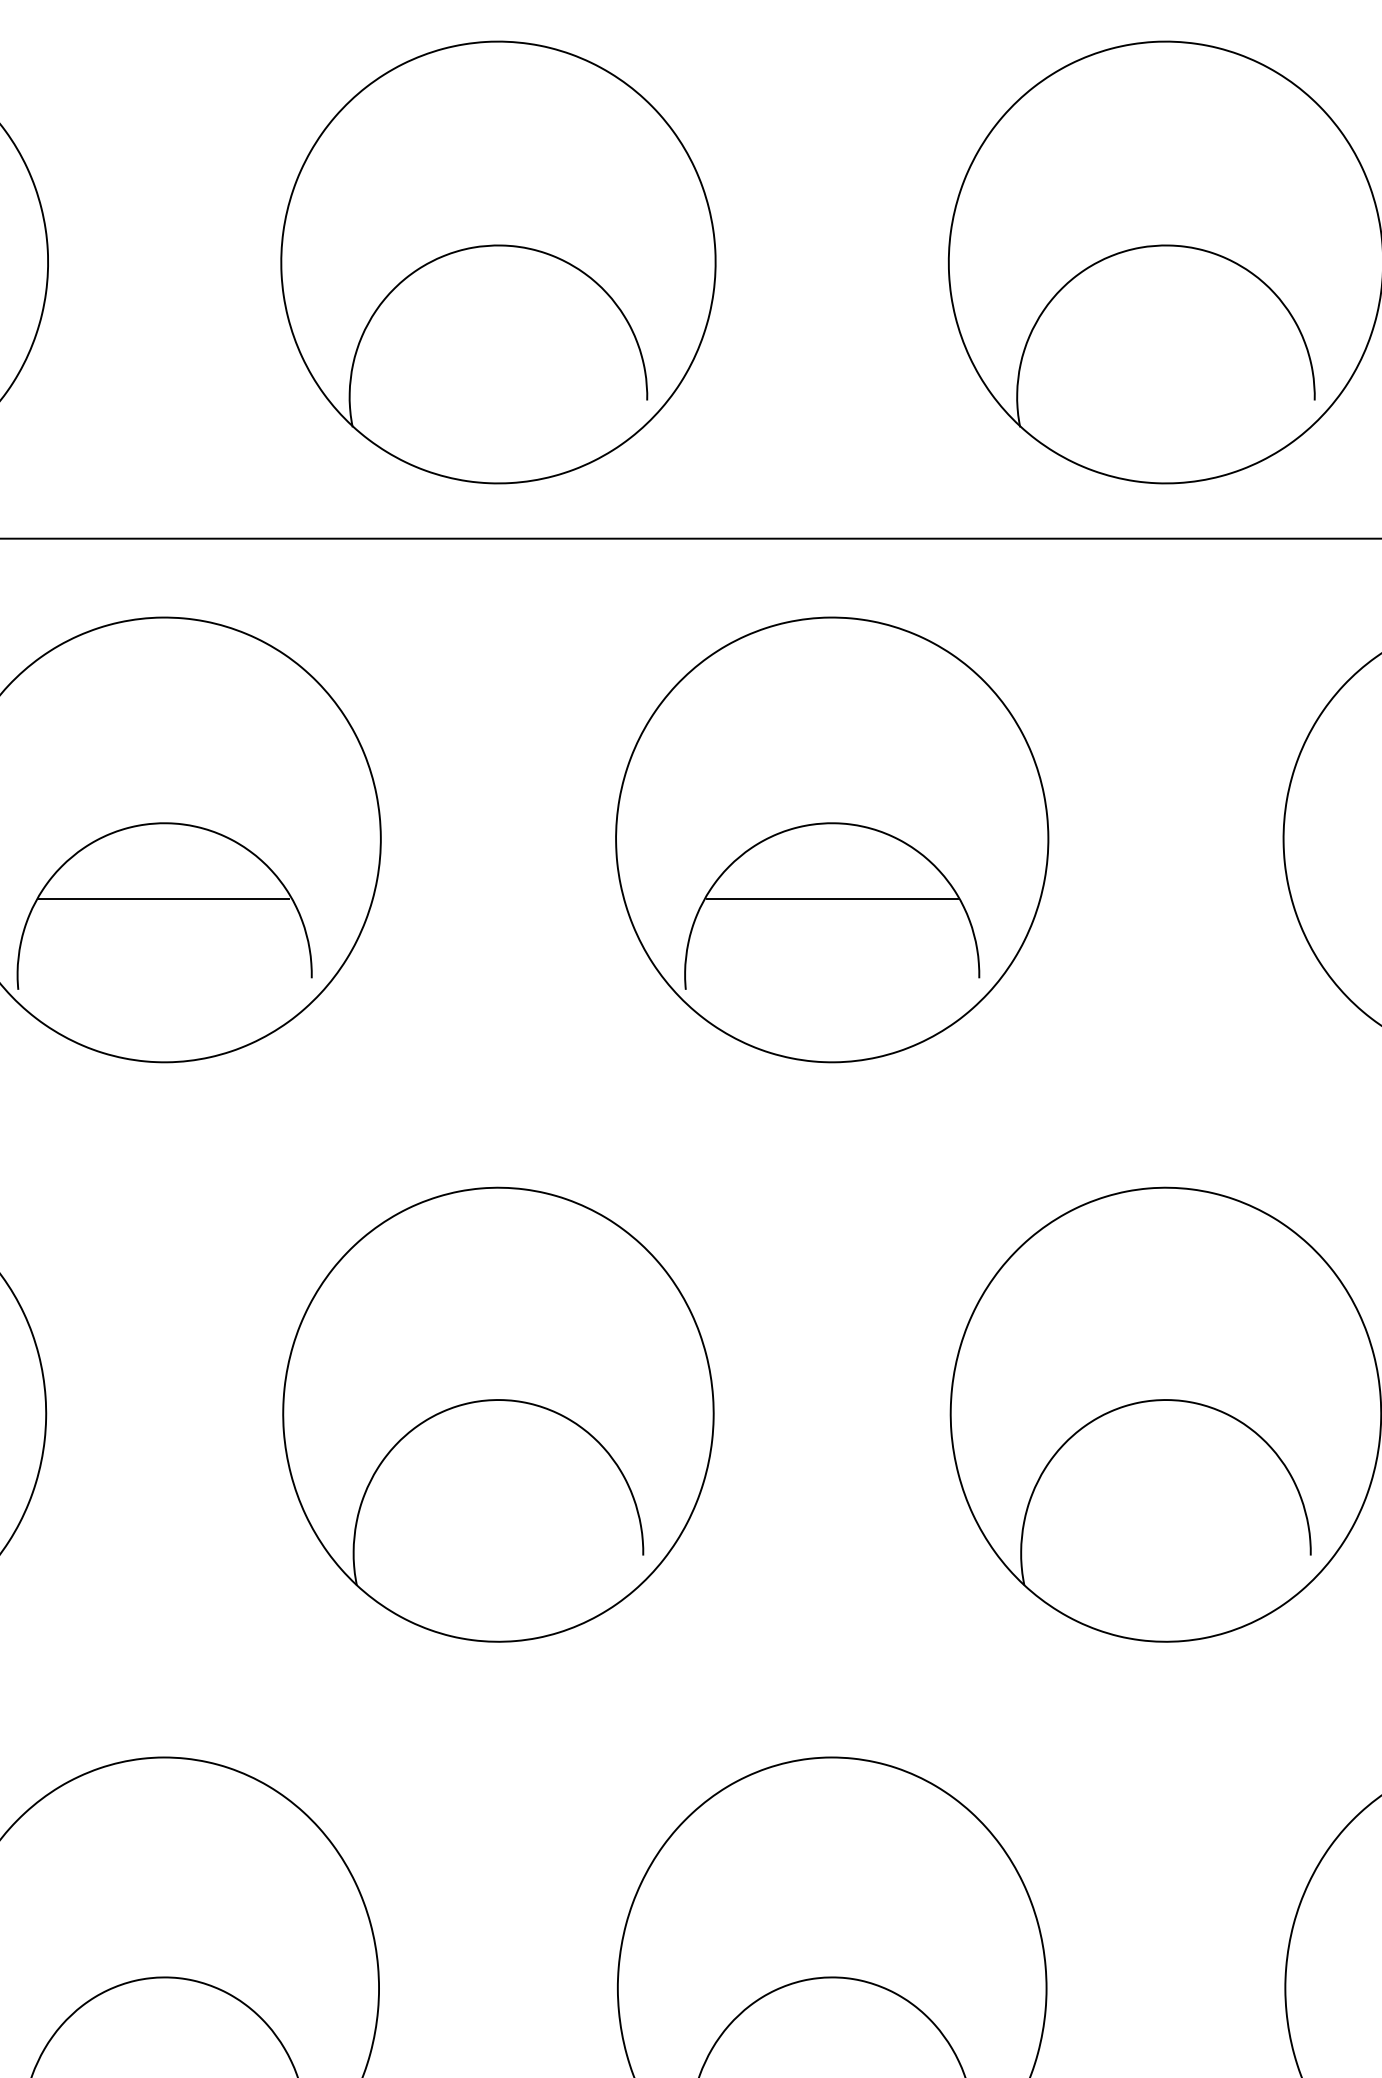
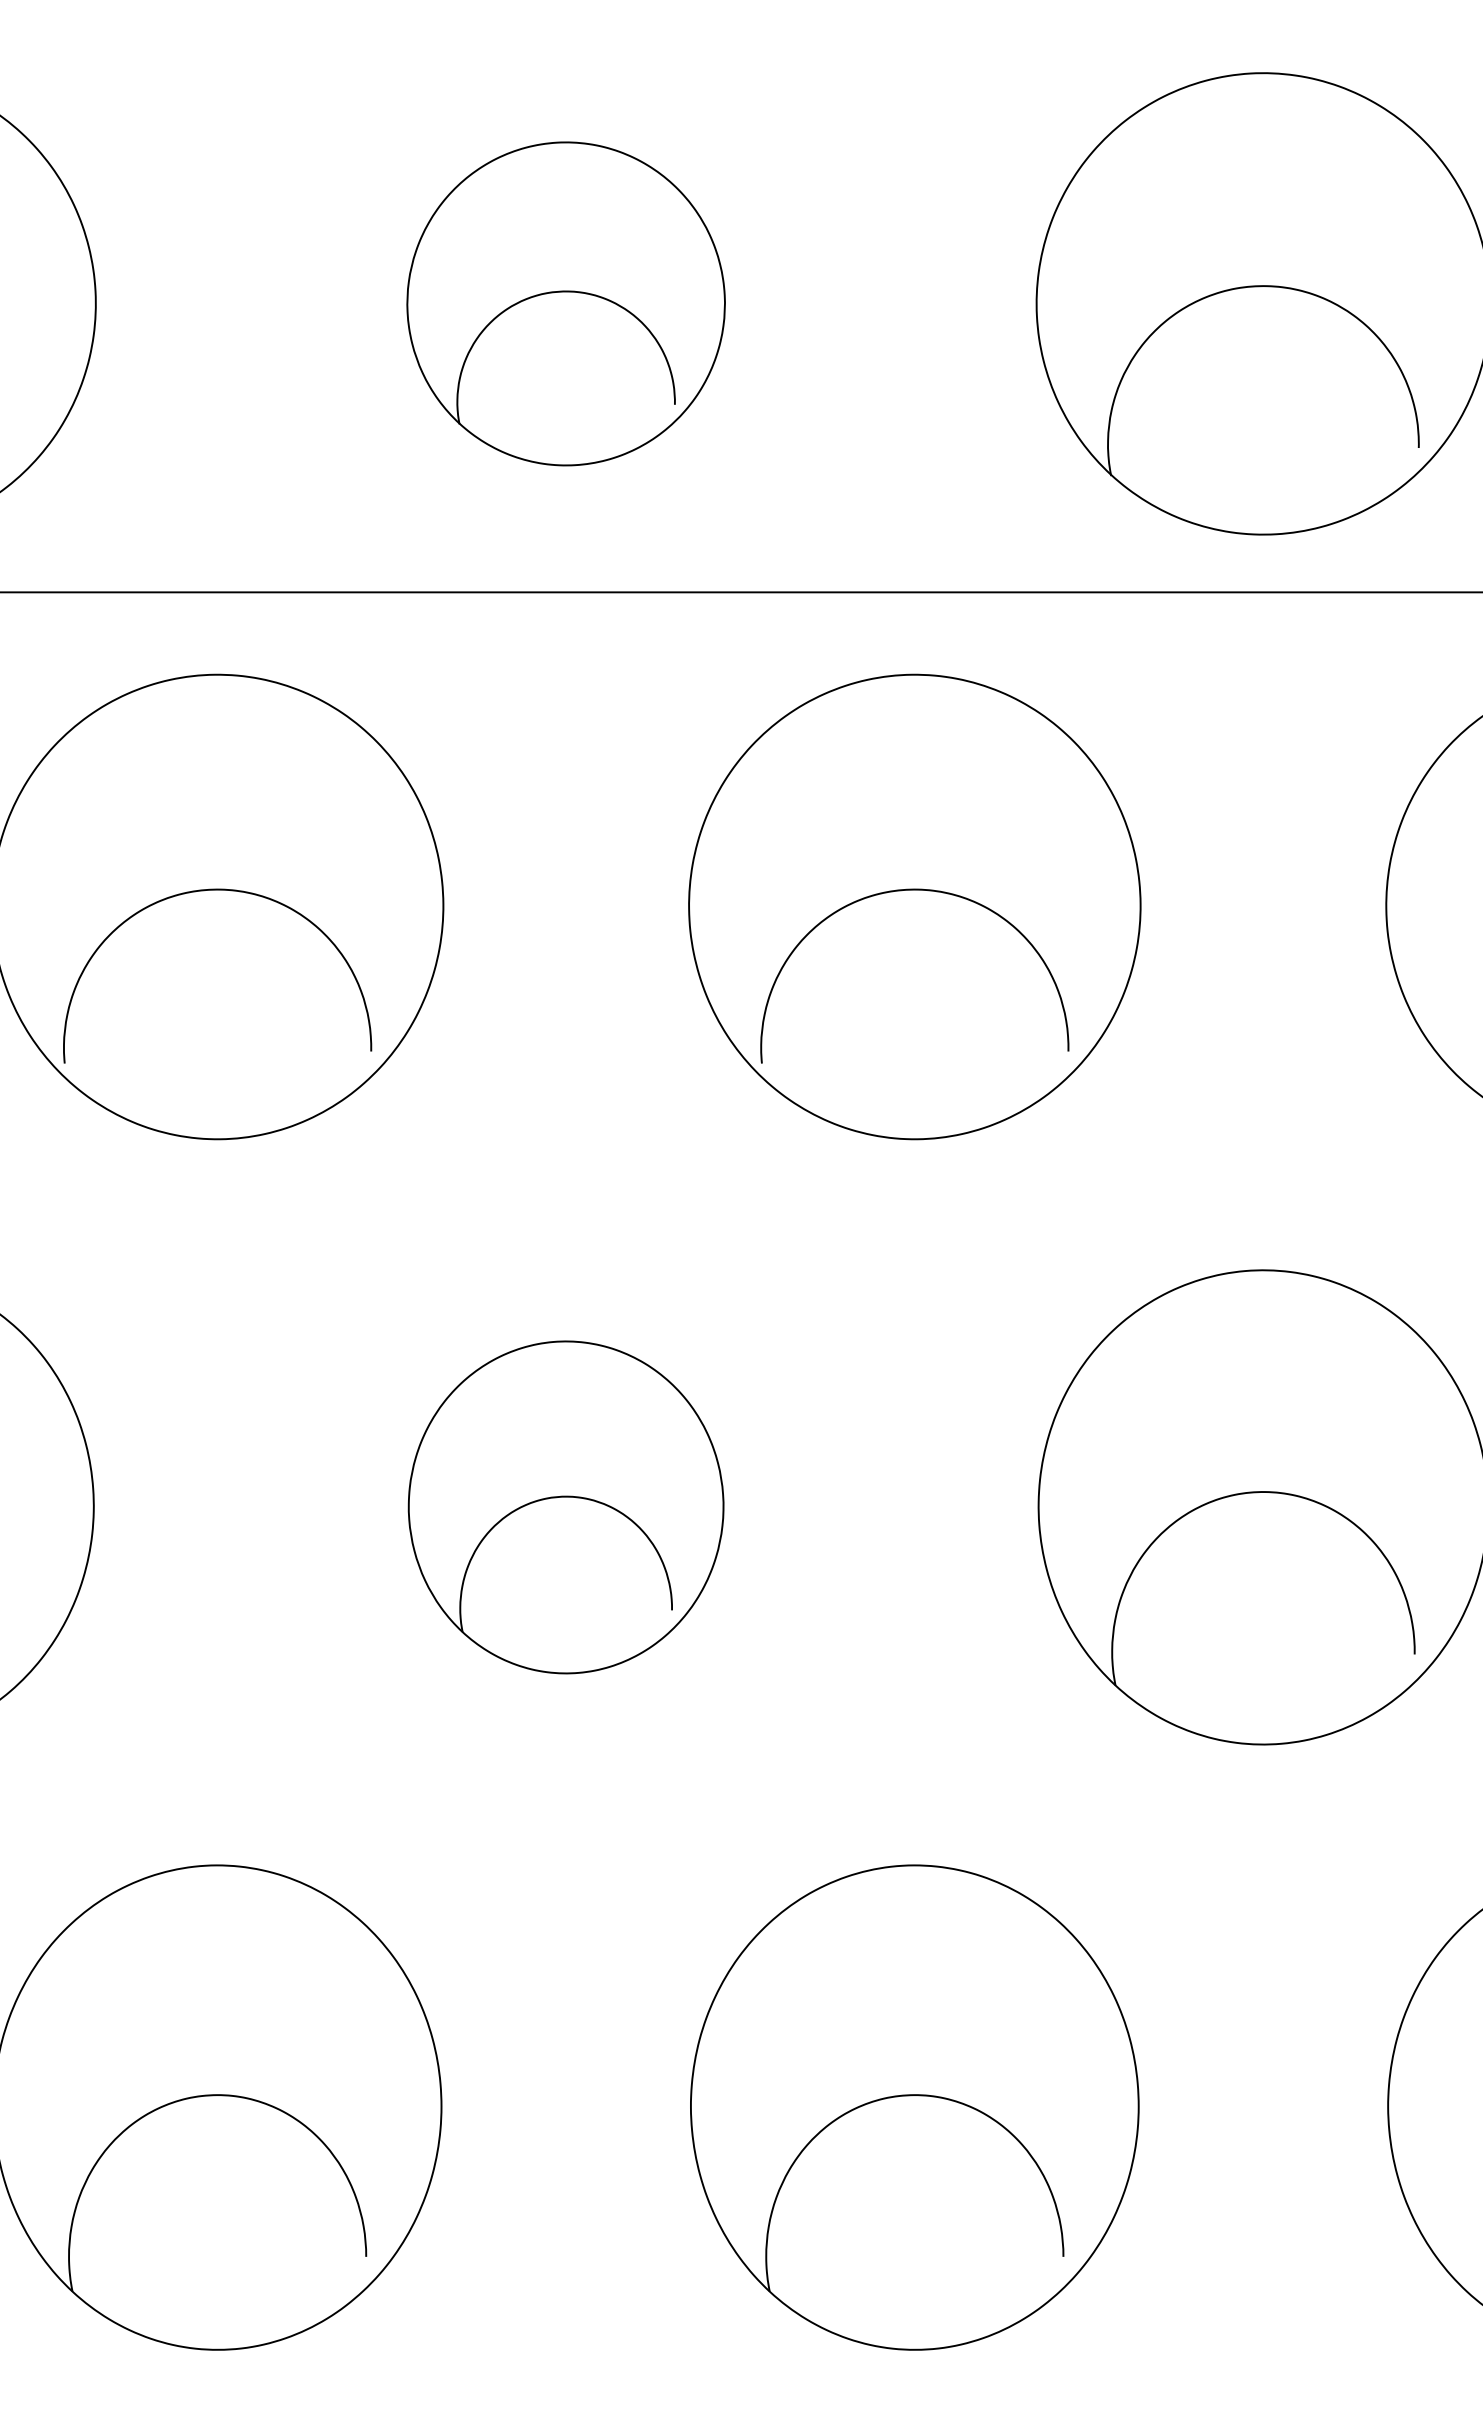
part: (497, 262) -> (565, 303), size x0.7
line: (163, 898) -> (216, 968), removed
line: (831, 898) -> (914, 968), removed
part: (497, 1414) -> (565, 1507), size x0.7

